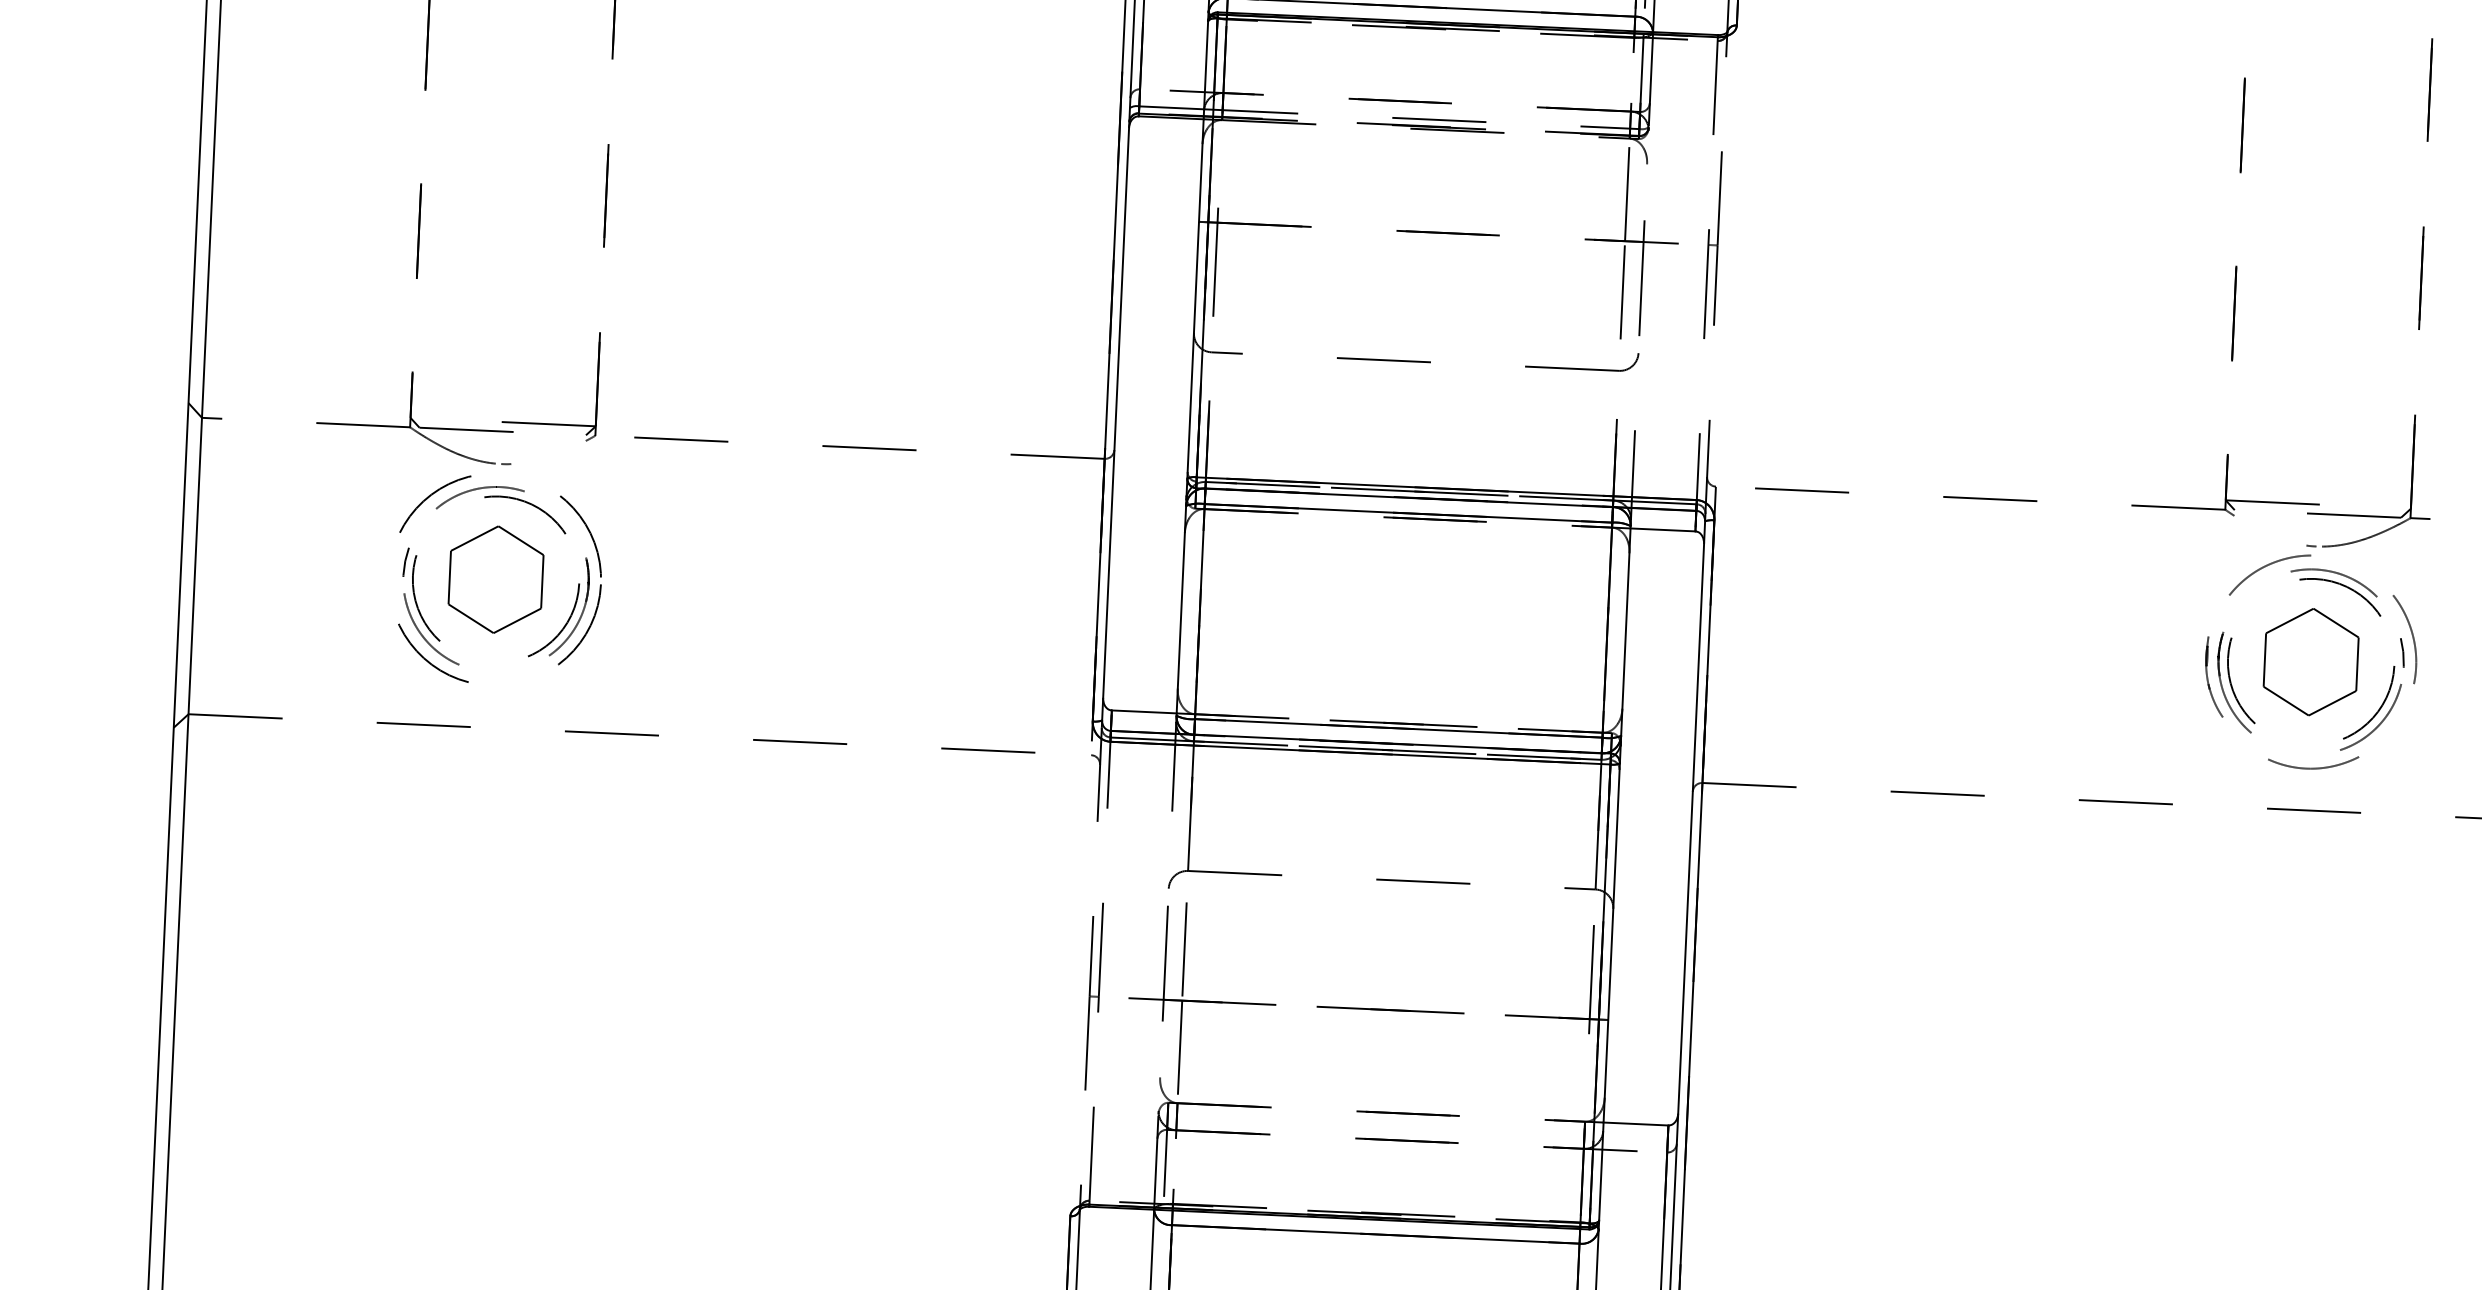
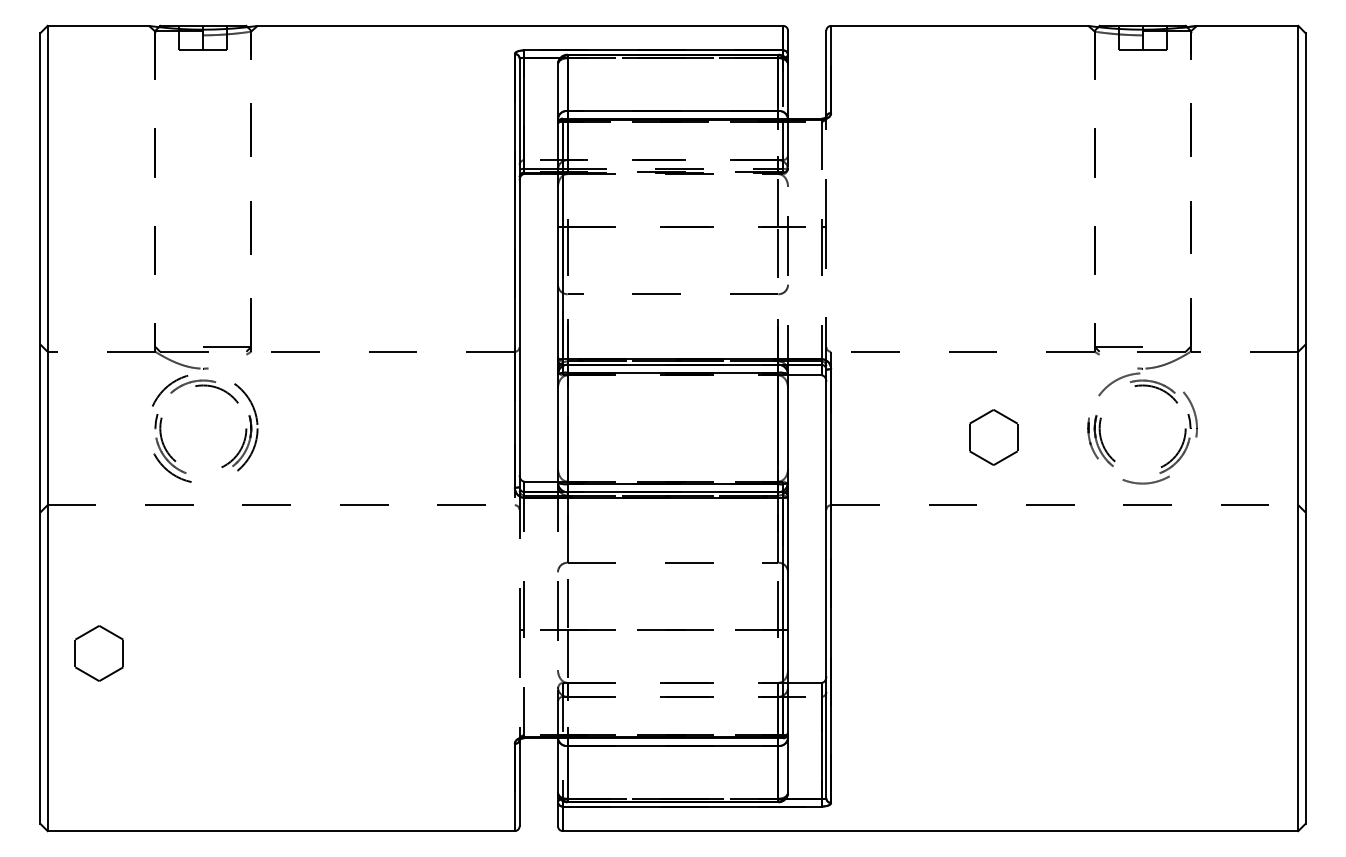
part: (494, 579) -> (98, 653), moved
part: (2310, 662) -> (993, 437), moved

